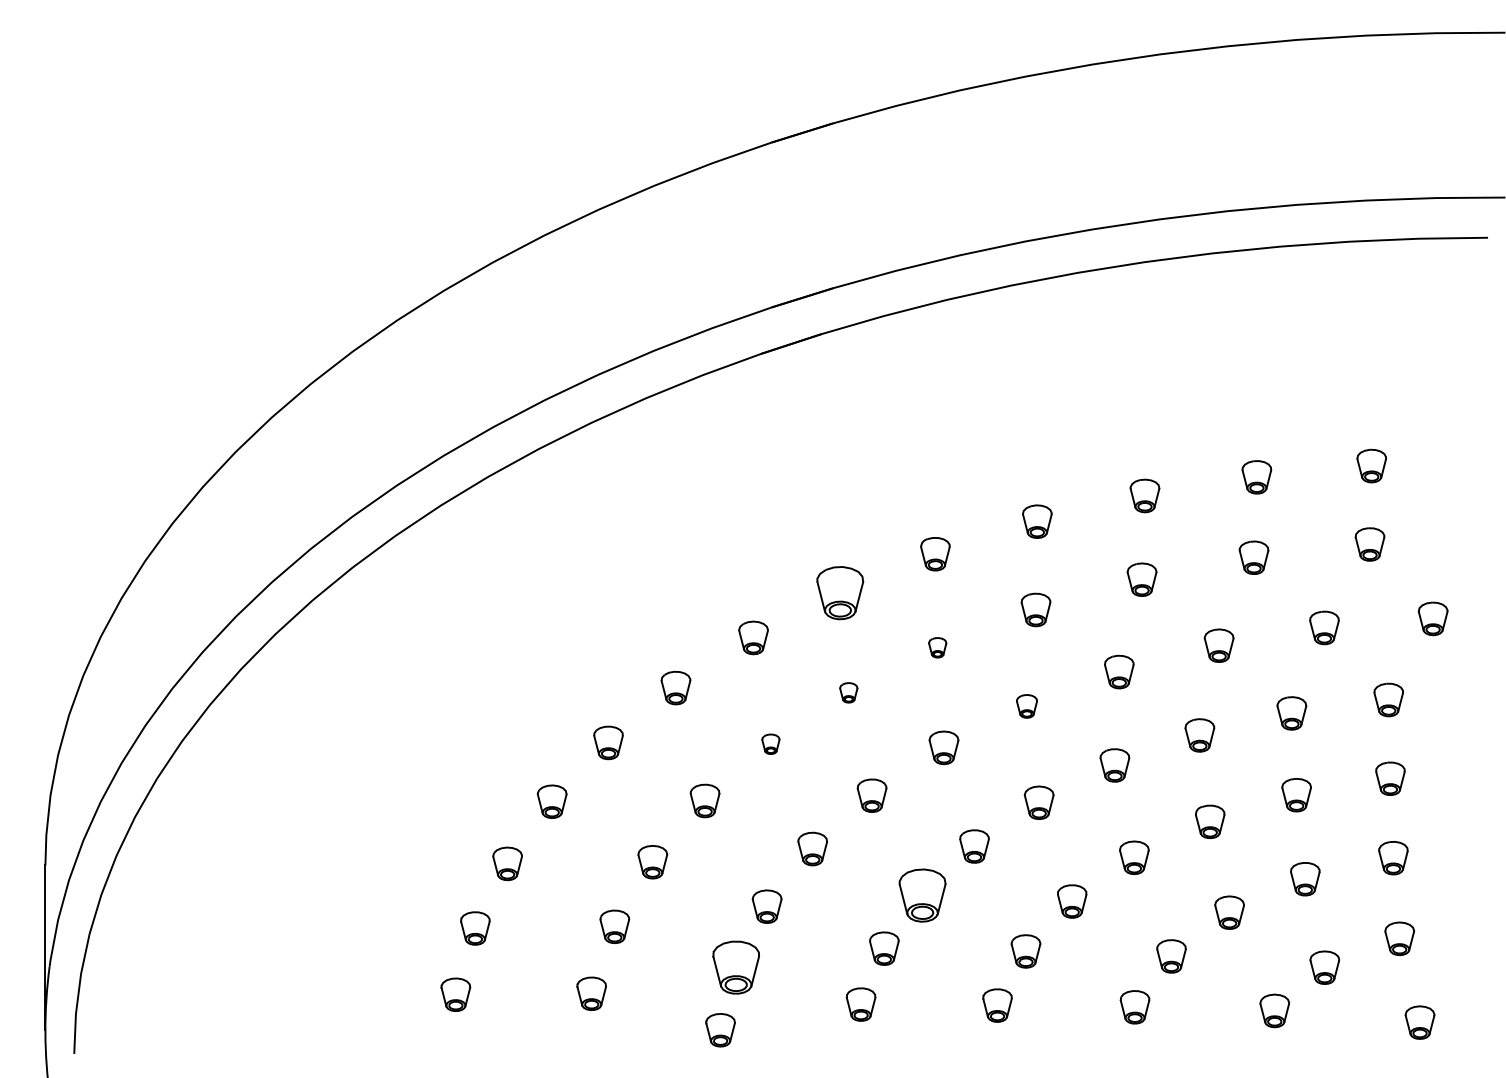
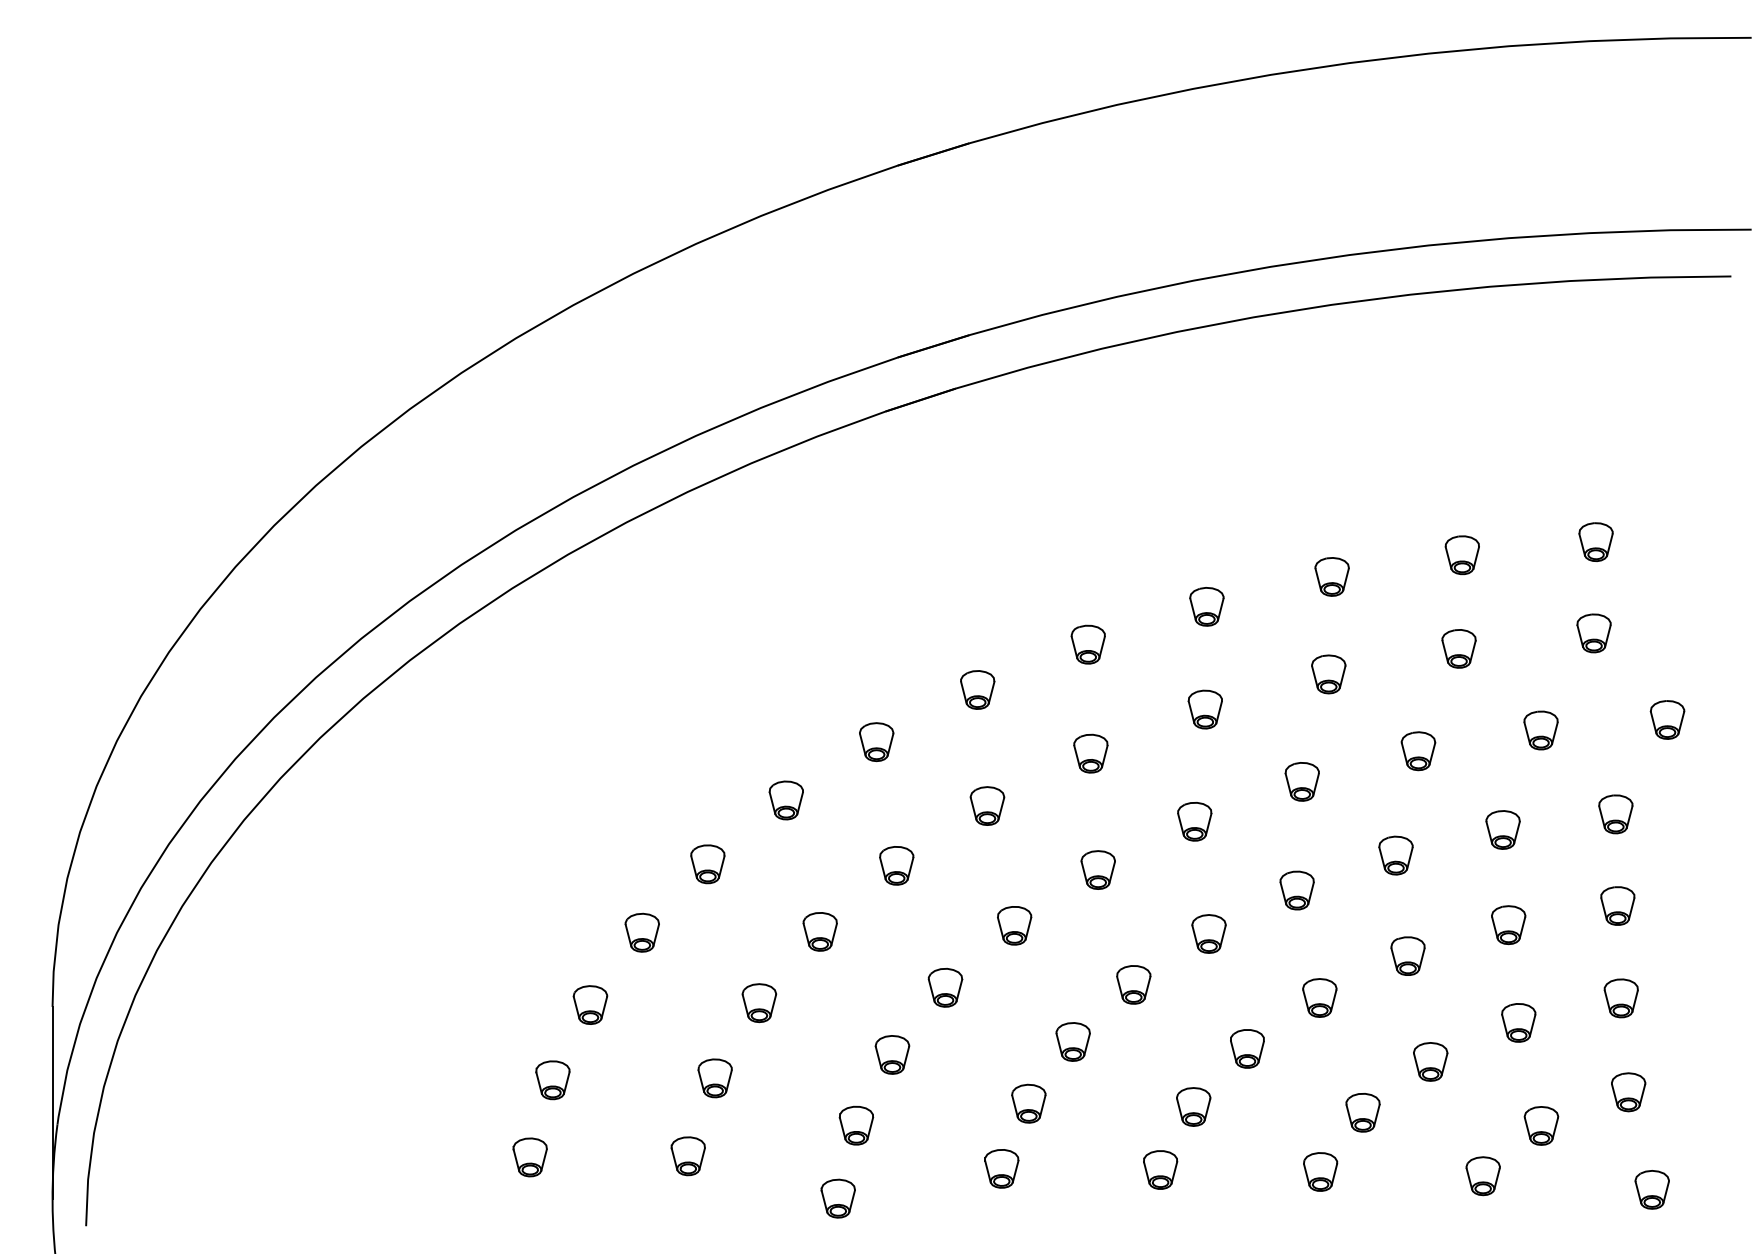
part: (840, 592) -> (977, 689), size x0.62
part: (937, 647) -> (1090, 753), size x1.67
part: (848, 692) -> (987, 805), size x1.67
part: (1026, 706) -> (1194, 821), size x1.43
part: (770, 743) -> (896, 865), size x1.67
part: (921, 895) -> (1072, 1041), size x0.62
part: (736, 967) -> (856, 1125), size x0.62

